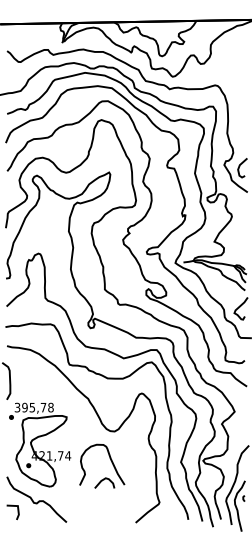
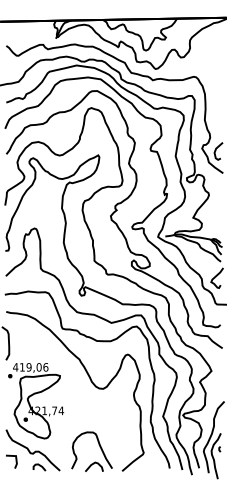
text: (33, 407) -> (30, 367), 395,78 -> 419,06
part: (110, 460) -> (99, 446), moved
curve: (44, 517) -> (40, 466), added

